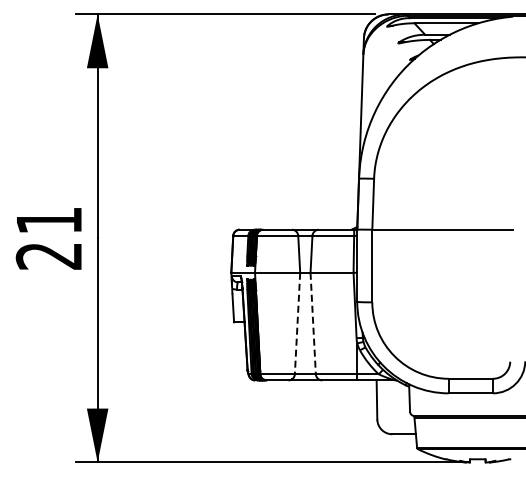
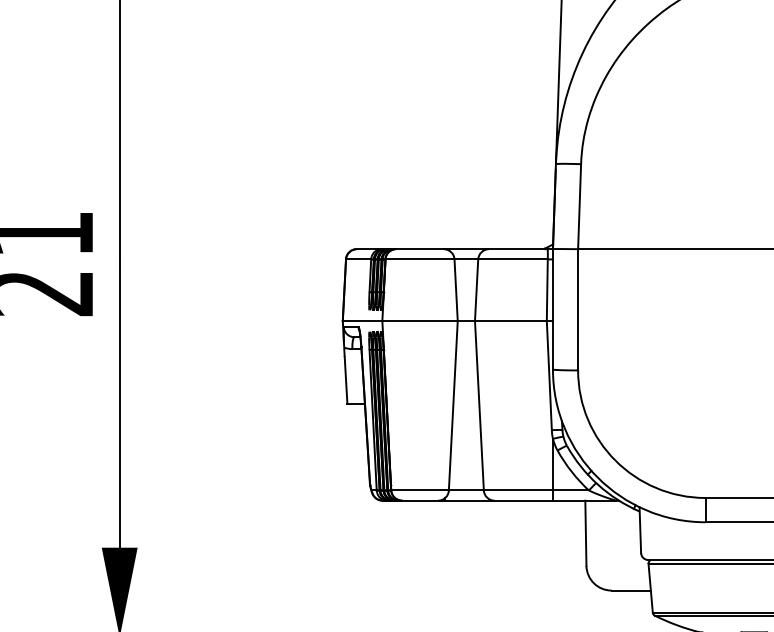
line: (297, 323) -> (453, 405), dashed -> solid
line: (313, 323) -> (479, 405), dashed -> solid

